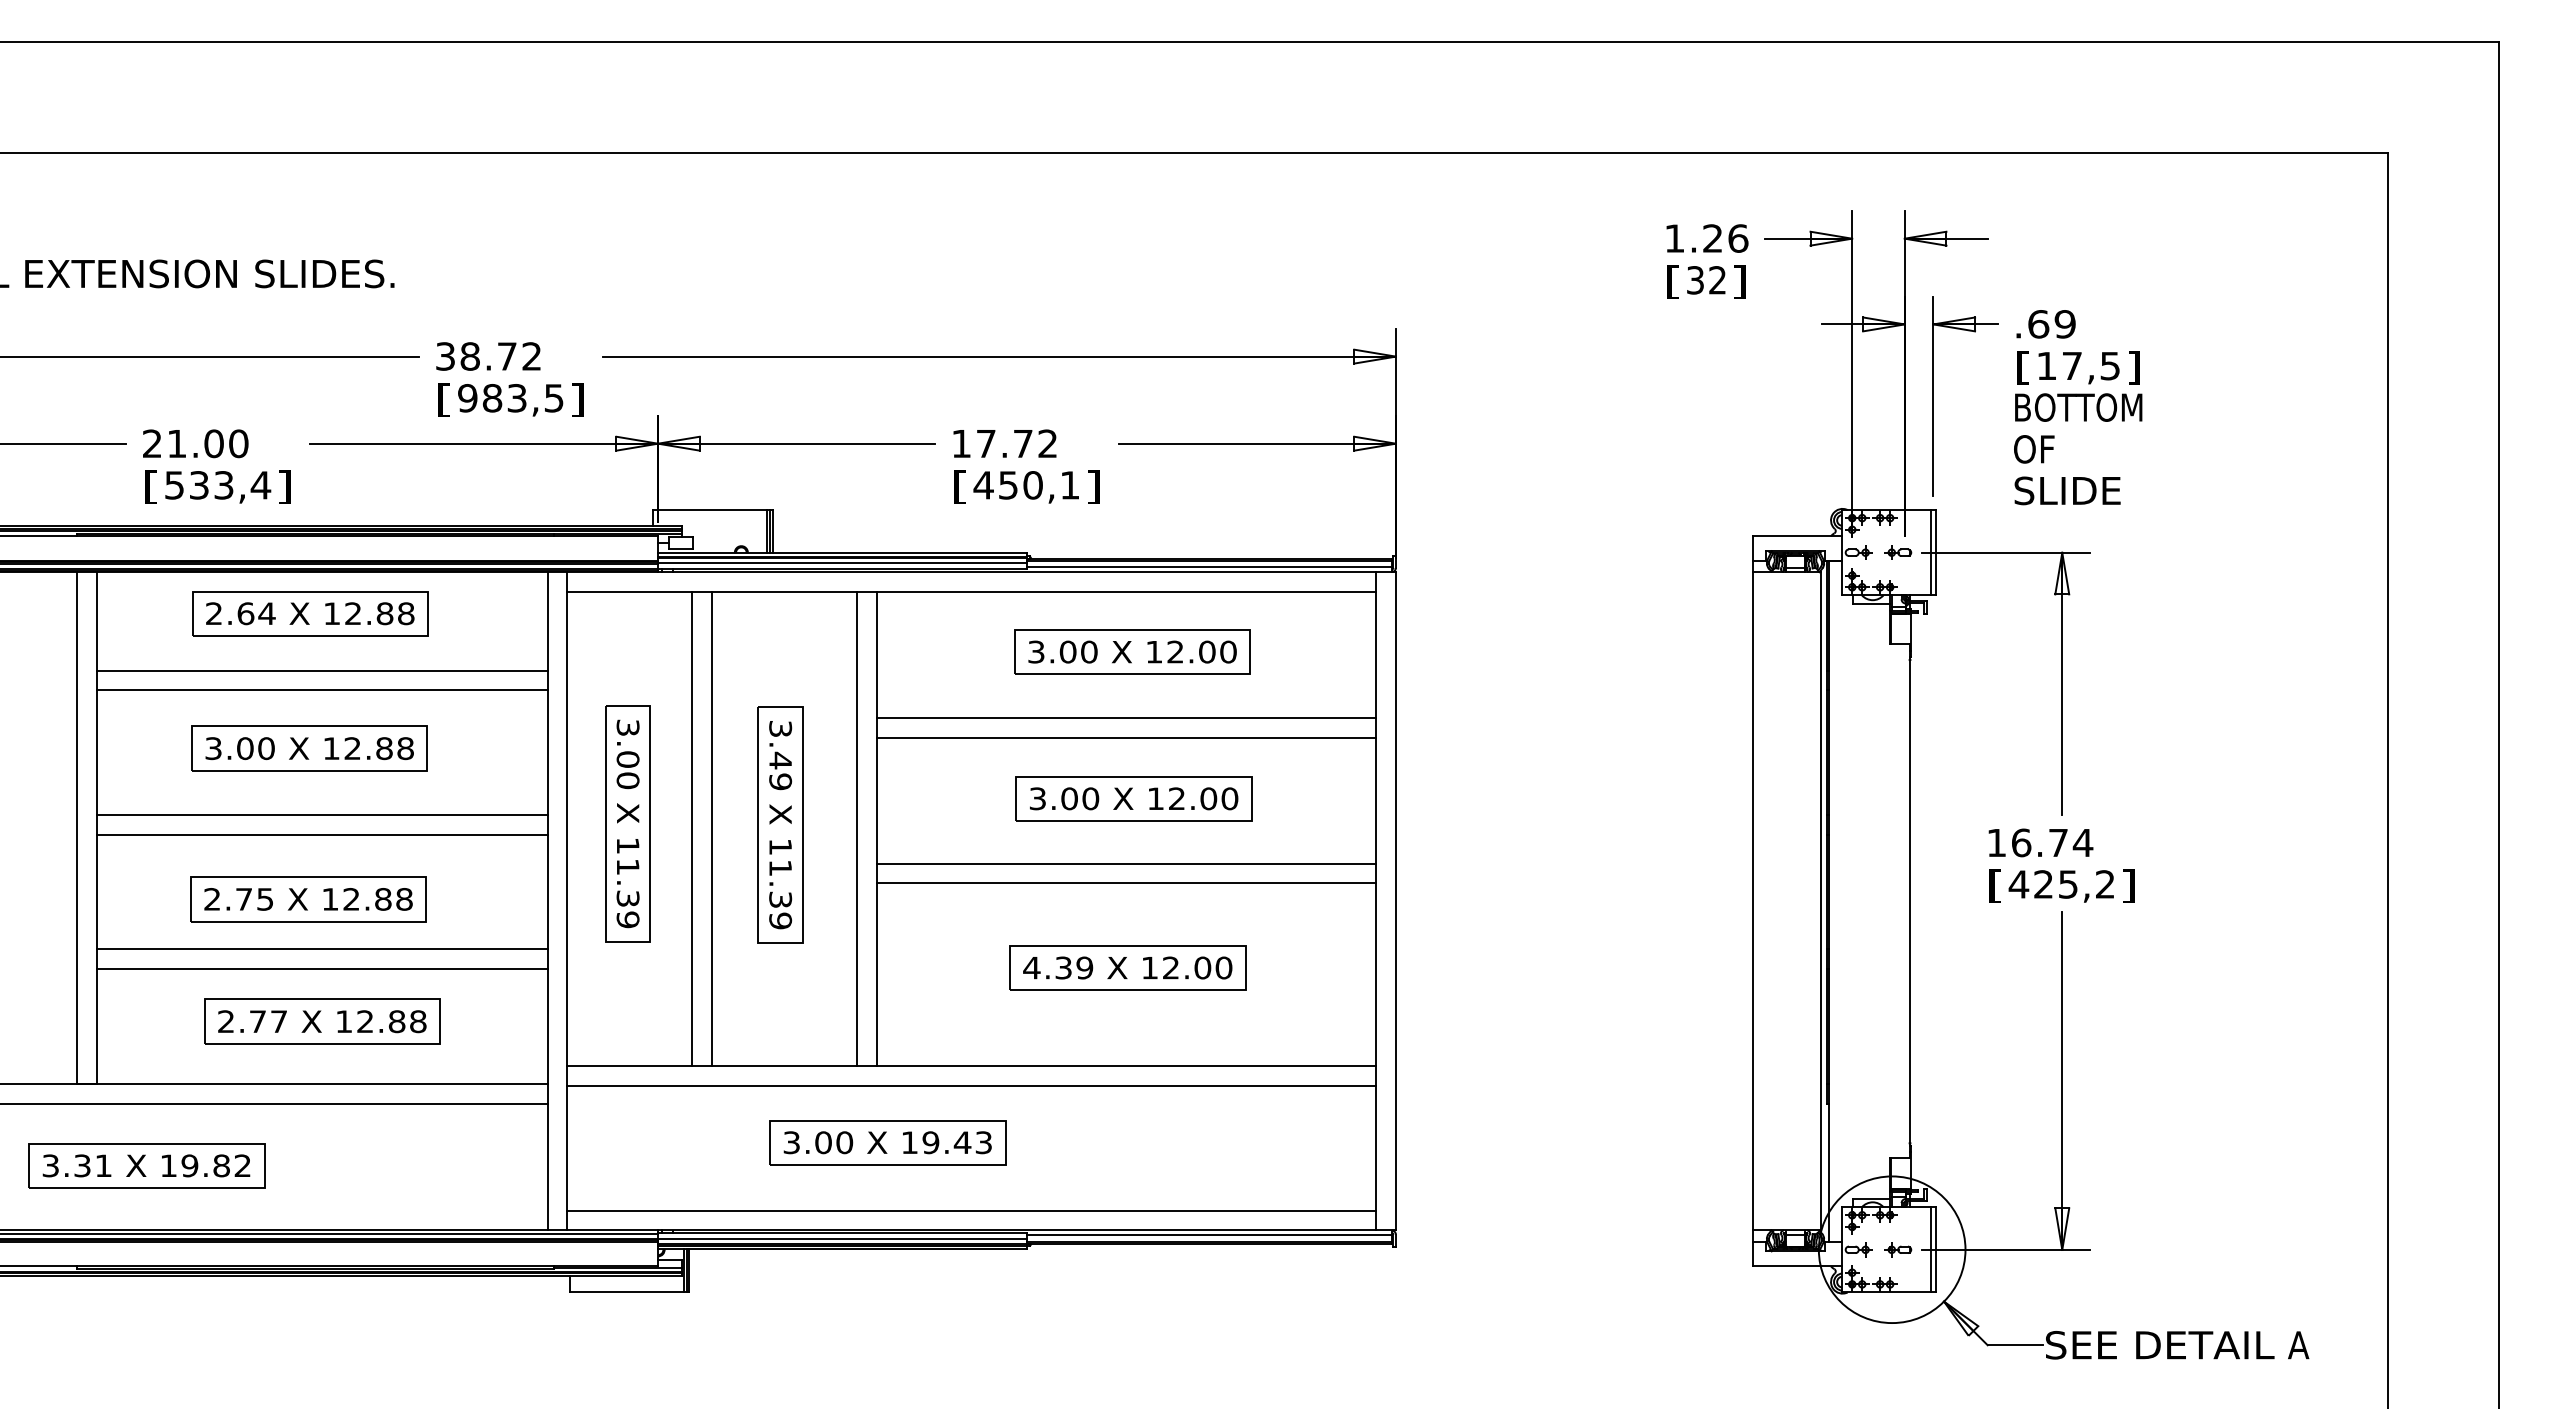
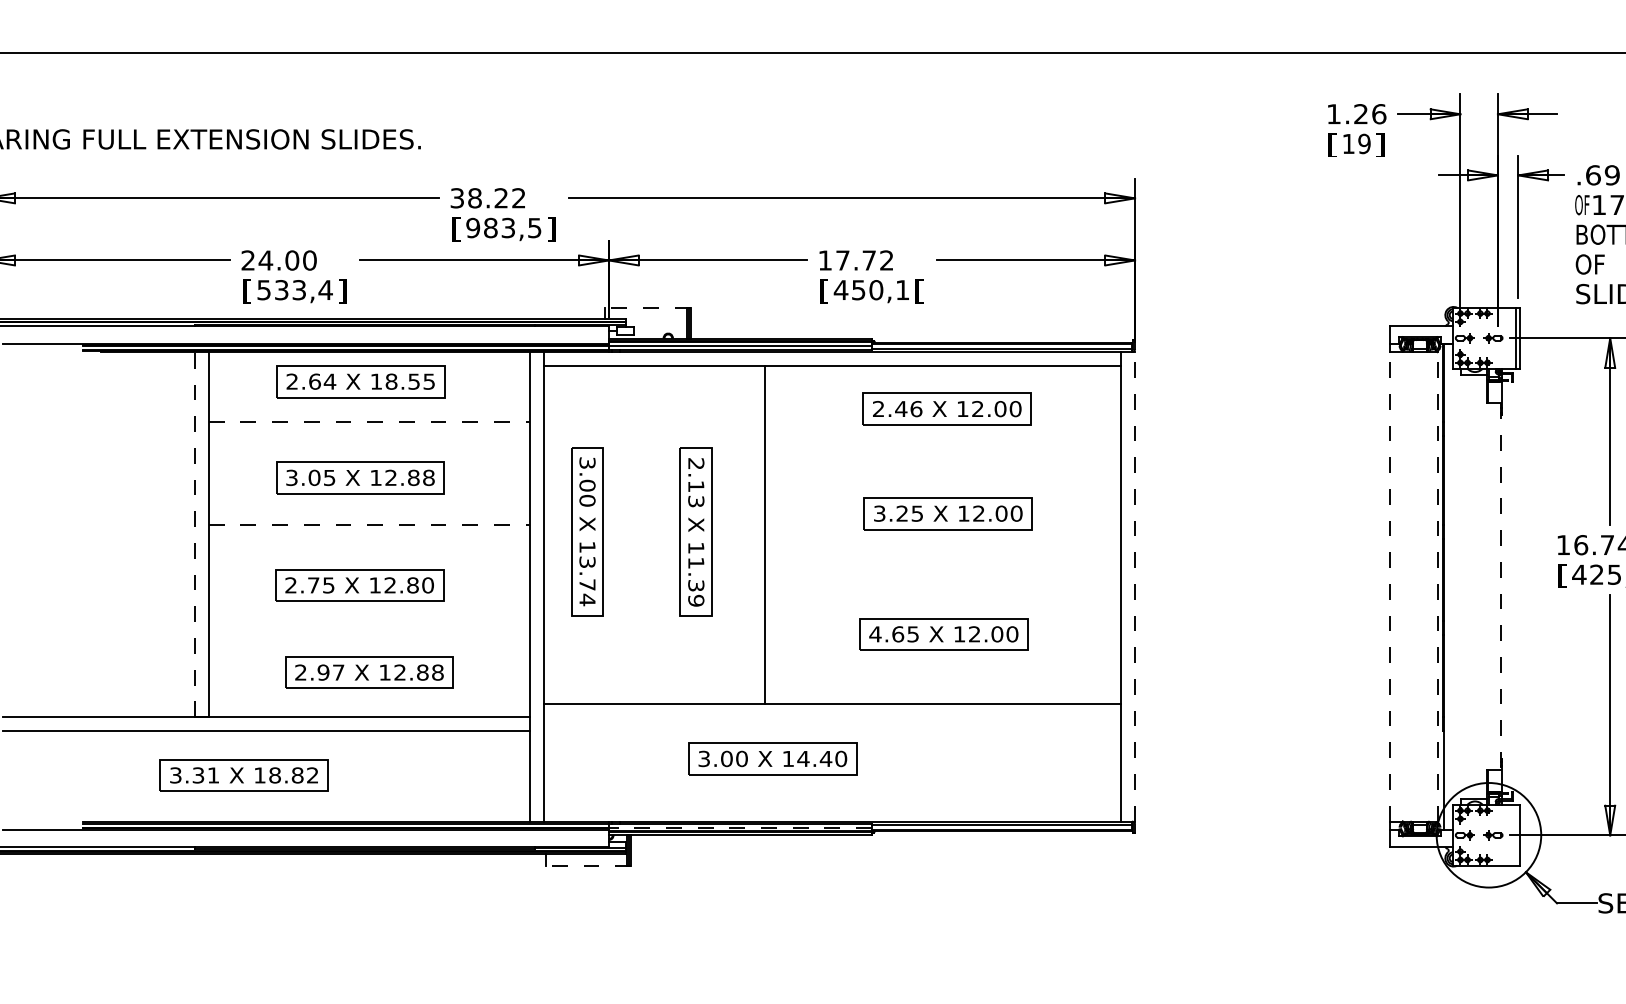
text: (1706, 280) -> (1356, 144), 32 -> 19
text: (506, 356) -> (500, 198), 38.72 -> 38.22
text: (2023, 367) -> (1582, 206), [ -> OF
text: (176, 443) -> (265, 260), 21.00 -> 24.00
text: (1093, 486) -> (919, 290), ] -> [
line: (712, 510) -> (647, 308), solid -> dashed
text: (379, 613) -> (410, 381), 12.88 -> 18.55
text: (1062, 651) -> (897, 408), 3.00 -> 2.46
line: (322, 670) -> (369, 422), solid -> dashed
line: (322, 690) -> (369, 436), removed
line: (1126, 717) -> (942, 455), removed
line: (1126, 737) -> (942, 469), removed
text: (266, 748) -> (329, 477), 3.00 -> 3.05
text: (780, 755) -> (696, 482), 3.49 -> 2.13
text: (1080, 798) -> (910, 513), 3.00 -> 3.25
line: (322, 815) -> (369, 525), solid -> dashed
line: (77, 827) -> (194, 534), solid -> dashed
line: (692, 828) -> (633, 534), removed
line: (711, 828) -> (646, 534), removed
line: (857, 828) -> (751, 534), removed
line: (322, 834) -> (369, 539), removed
line: (1126, 863) -> (942, 559), removed
line: (1126, 883) -> (942, 574), removed
text: (627, 893) -> (587, 581), 11.39 -> 13.74
text: (404, 899) -> (428, 585), 12.88 -> 12.80
line: (1395, 900) -> (1134, 586), solid -> dashed
line: (1753, 900) -> (1390, 586), solid -> dashed
line: (1821, 900) -> (1438, 586), solid -> dashed
line: (1909, 901) -> (1501, 586), solid -> dashed
line: (322, 949) -> (369, 621), removed
text: (1074, 967) -> (905, 633), 4.39 -> 4.65
line: (322, 968) -> (369, 634), removed
text: (257, 1021) -> (323, 672), 2.77 -> 2.97
line: (971, 1085) -> (832, 718), removed
text: (957, 1142) -> (822, 758), 19.43 -> 14.40
text: (189, 1165) -> (274, 775), 19.82 -> 18.82
line: (971, 1210) -> (832, 807), removed
line: (842, 1239) -> (740, 827), solid -> dashed
line: (1930, 1249) -> (1516, 835), removed
line: (629, 1292) -> (588, 865), solid -> dashed

